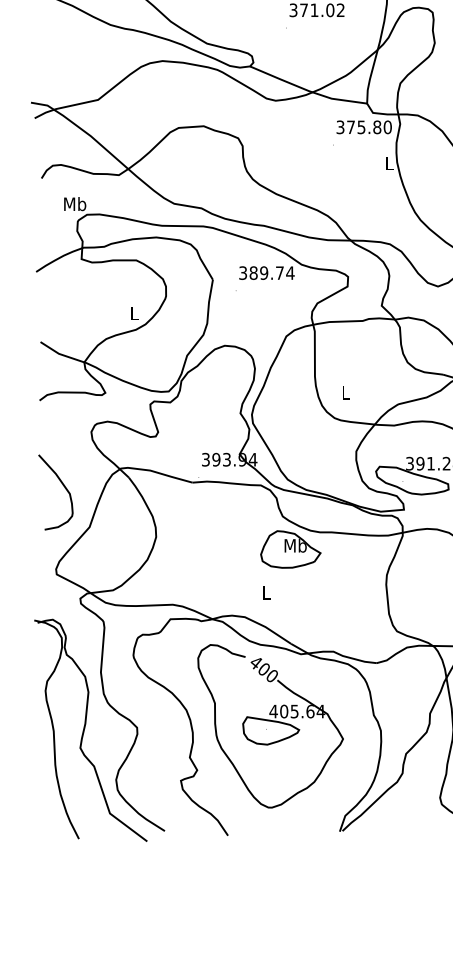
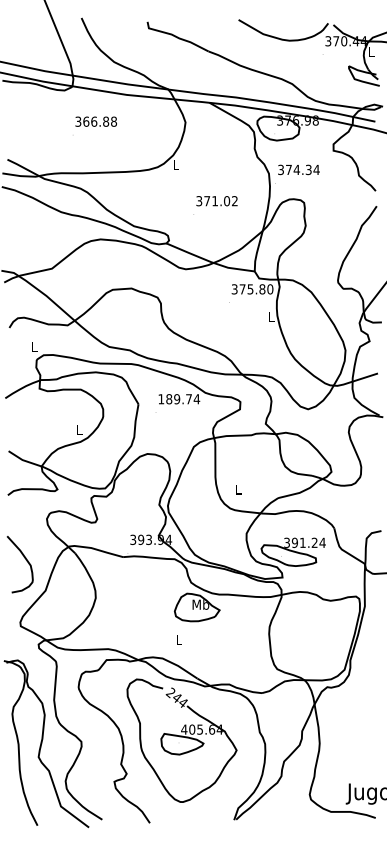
text: (74, 203) -> (34, 346), Mb -> L
text: (243, 273) -> (161, 399), 389.74 -> 189.74
text: (263, 668) -> (176, 697), 400 -> 244

